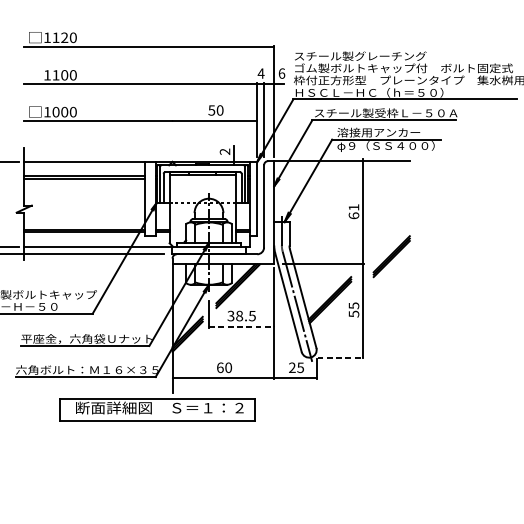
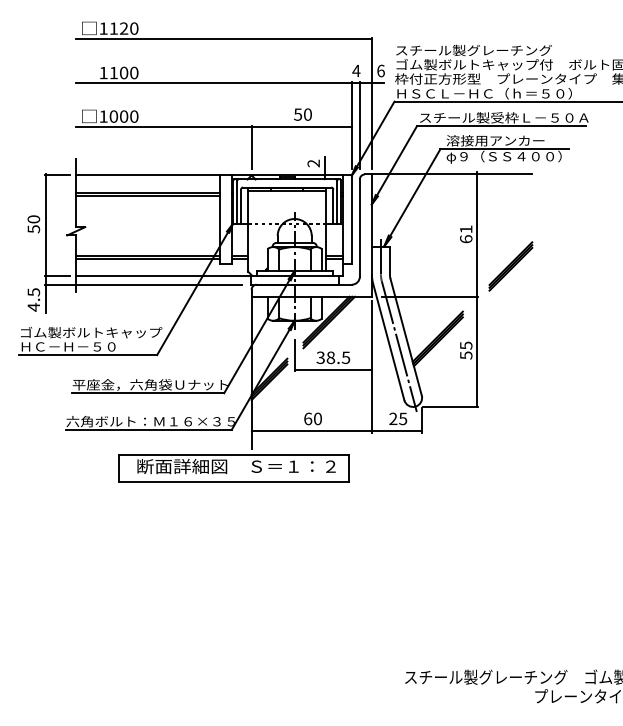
line: (172, 138) -> (251, 147), added
part: (391, 256) -> (510, 266), moved
line: (241, 326) -> (333, 370), dashed -> solid
line: (340, 357) -> (450, 406), dashed -> solid

